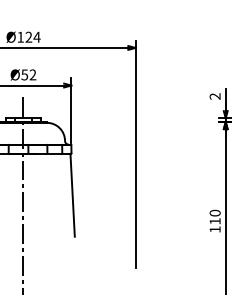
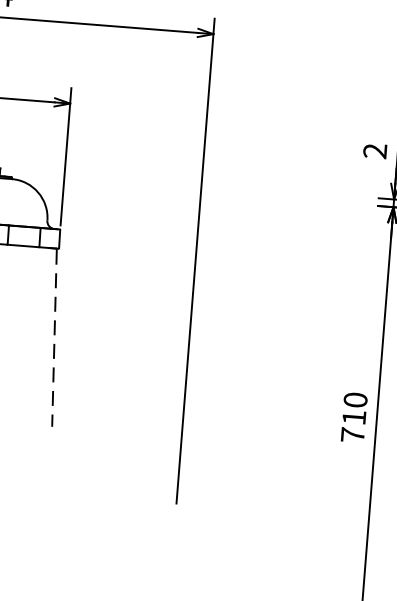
line: (72, 195) -> (54, 338), solid -> dashed
text: (214, 229) -> (351, 434), 110 -> 710

